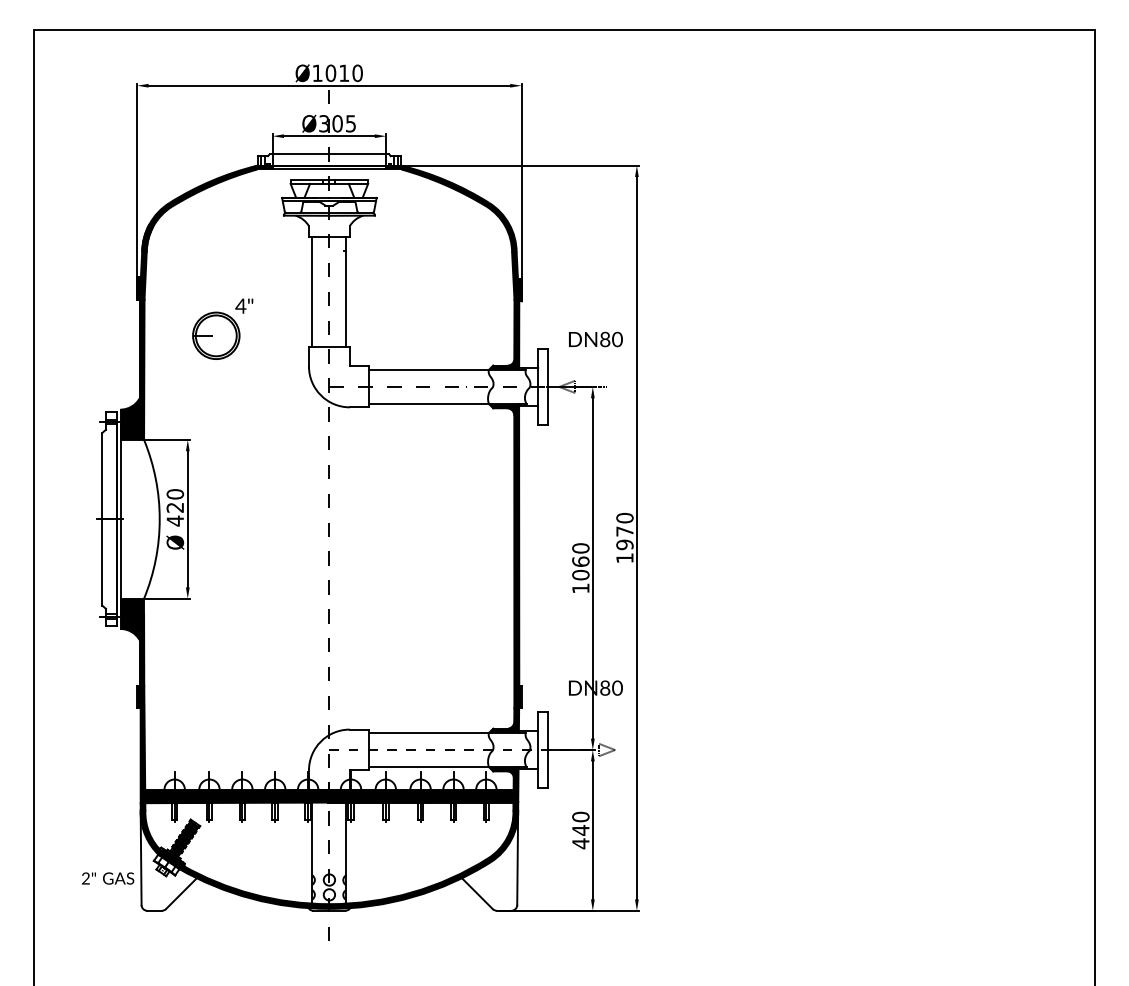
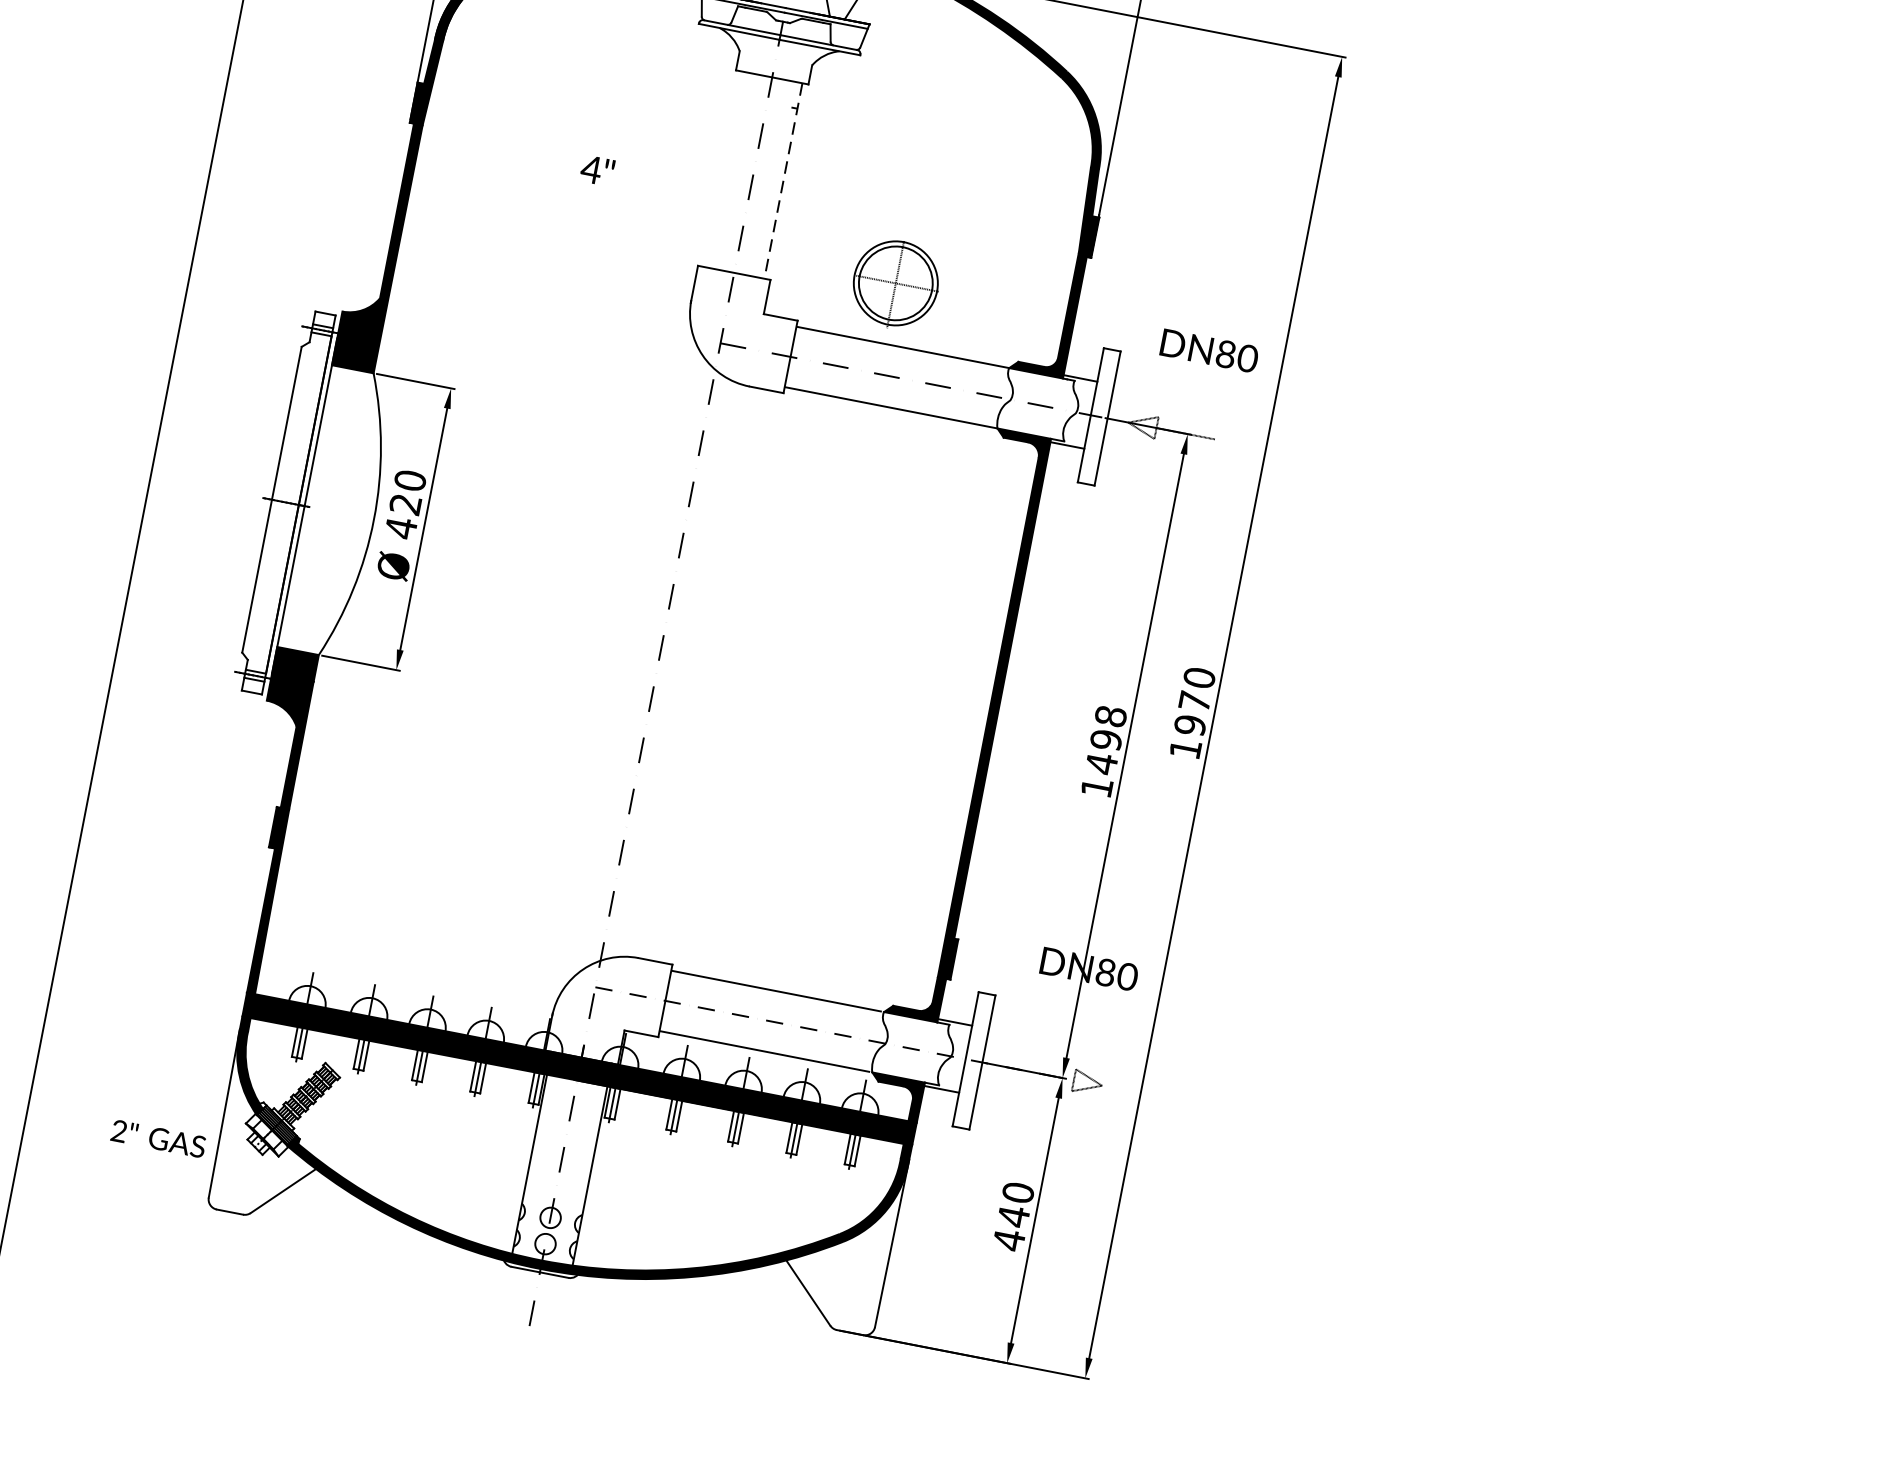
line: (312, 291) -> (723, 168), removed
line: (346, 292) -> (783, 181), solid -> dashed
part: (216, 335) -> (896, 282), moved
text: (580, 561) -> (1105, 739), 1060 -> 1498

